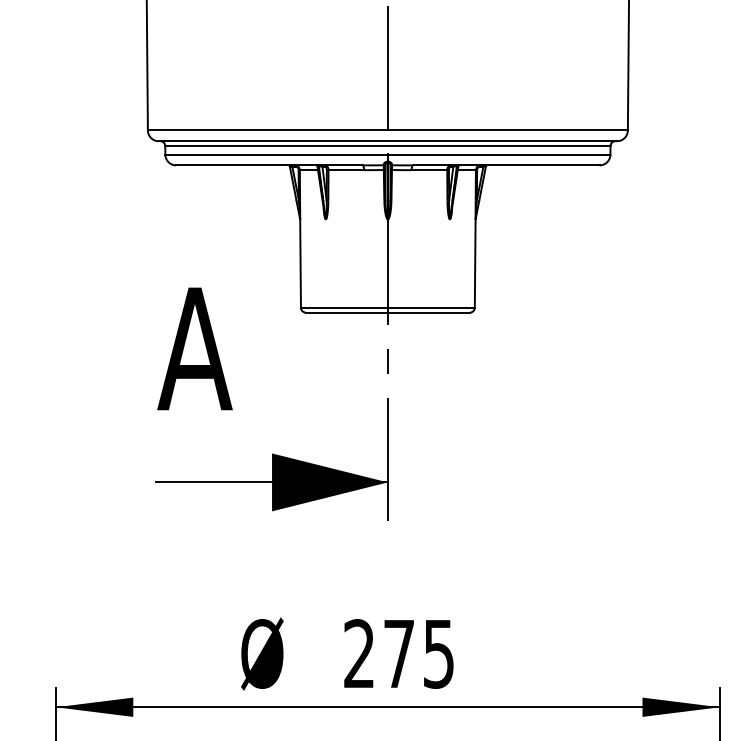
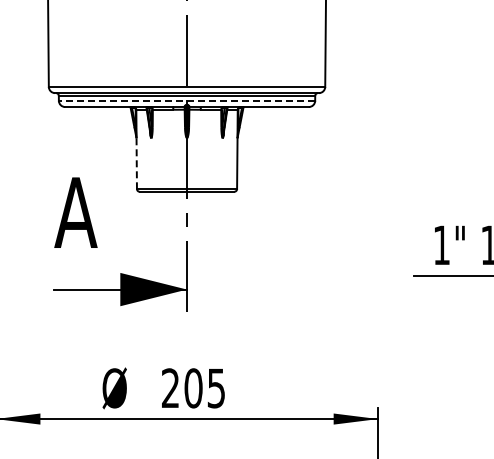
line: (386, 154) -> (186, 100), solid -> dashed
line: (300, 265) -> (136, 164), solid -> dashed
text: (399, 654) -> (193, 388), 275 -> 205

